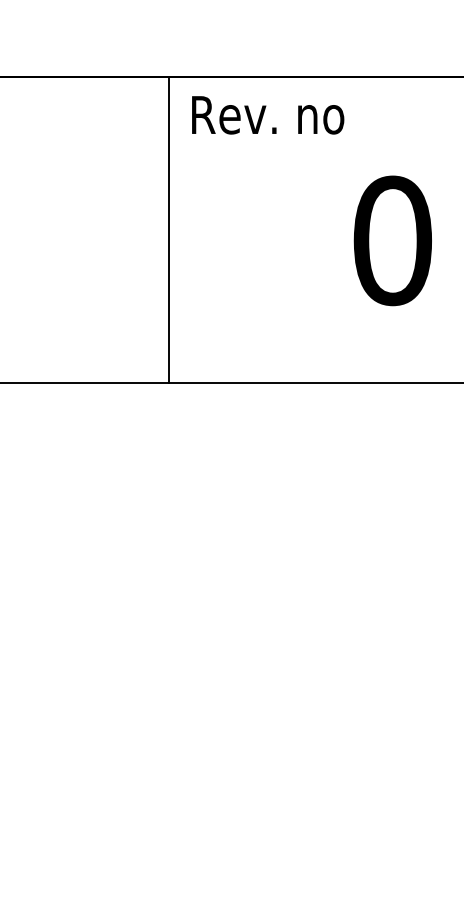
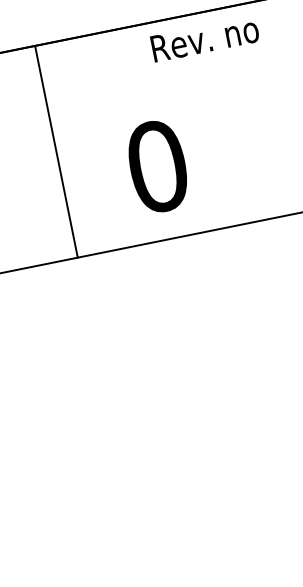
text: (268, 115) -> (205, 39), moved
line: (169, 229) -> (56, 151), moved
text: (392, 240) -> (157, 166), moved

